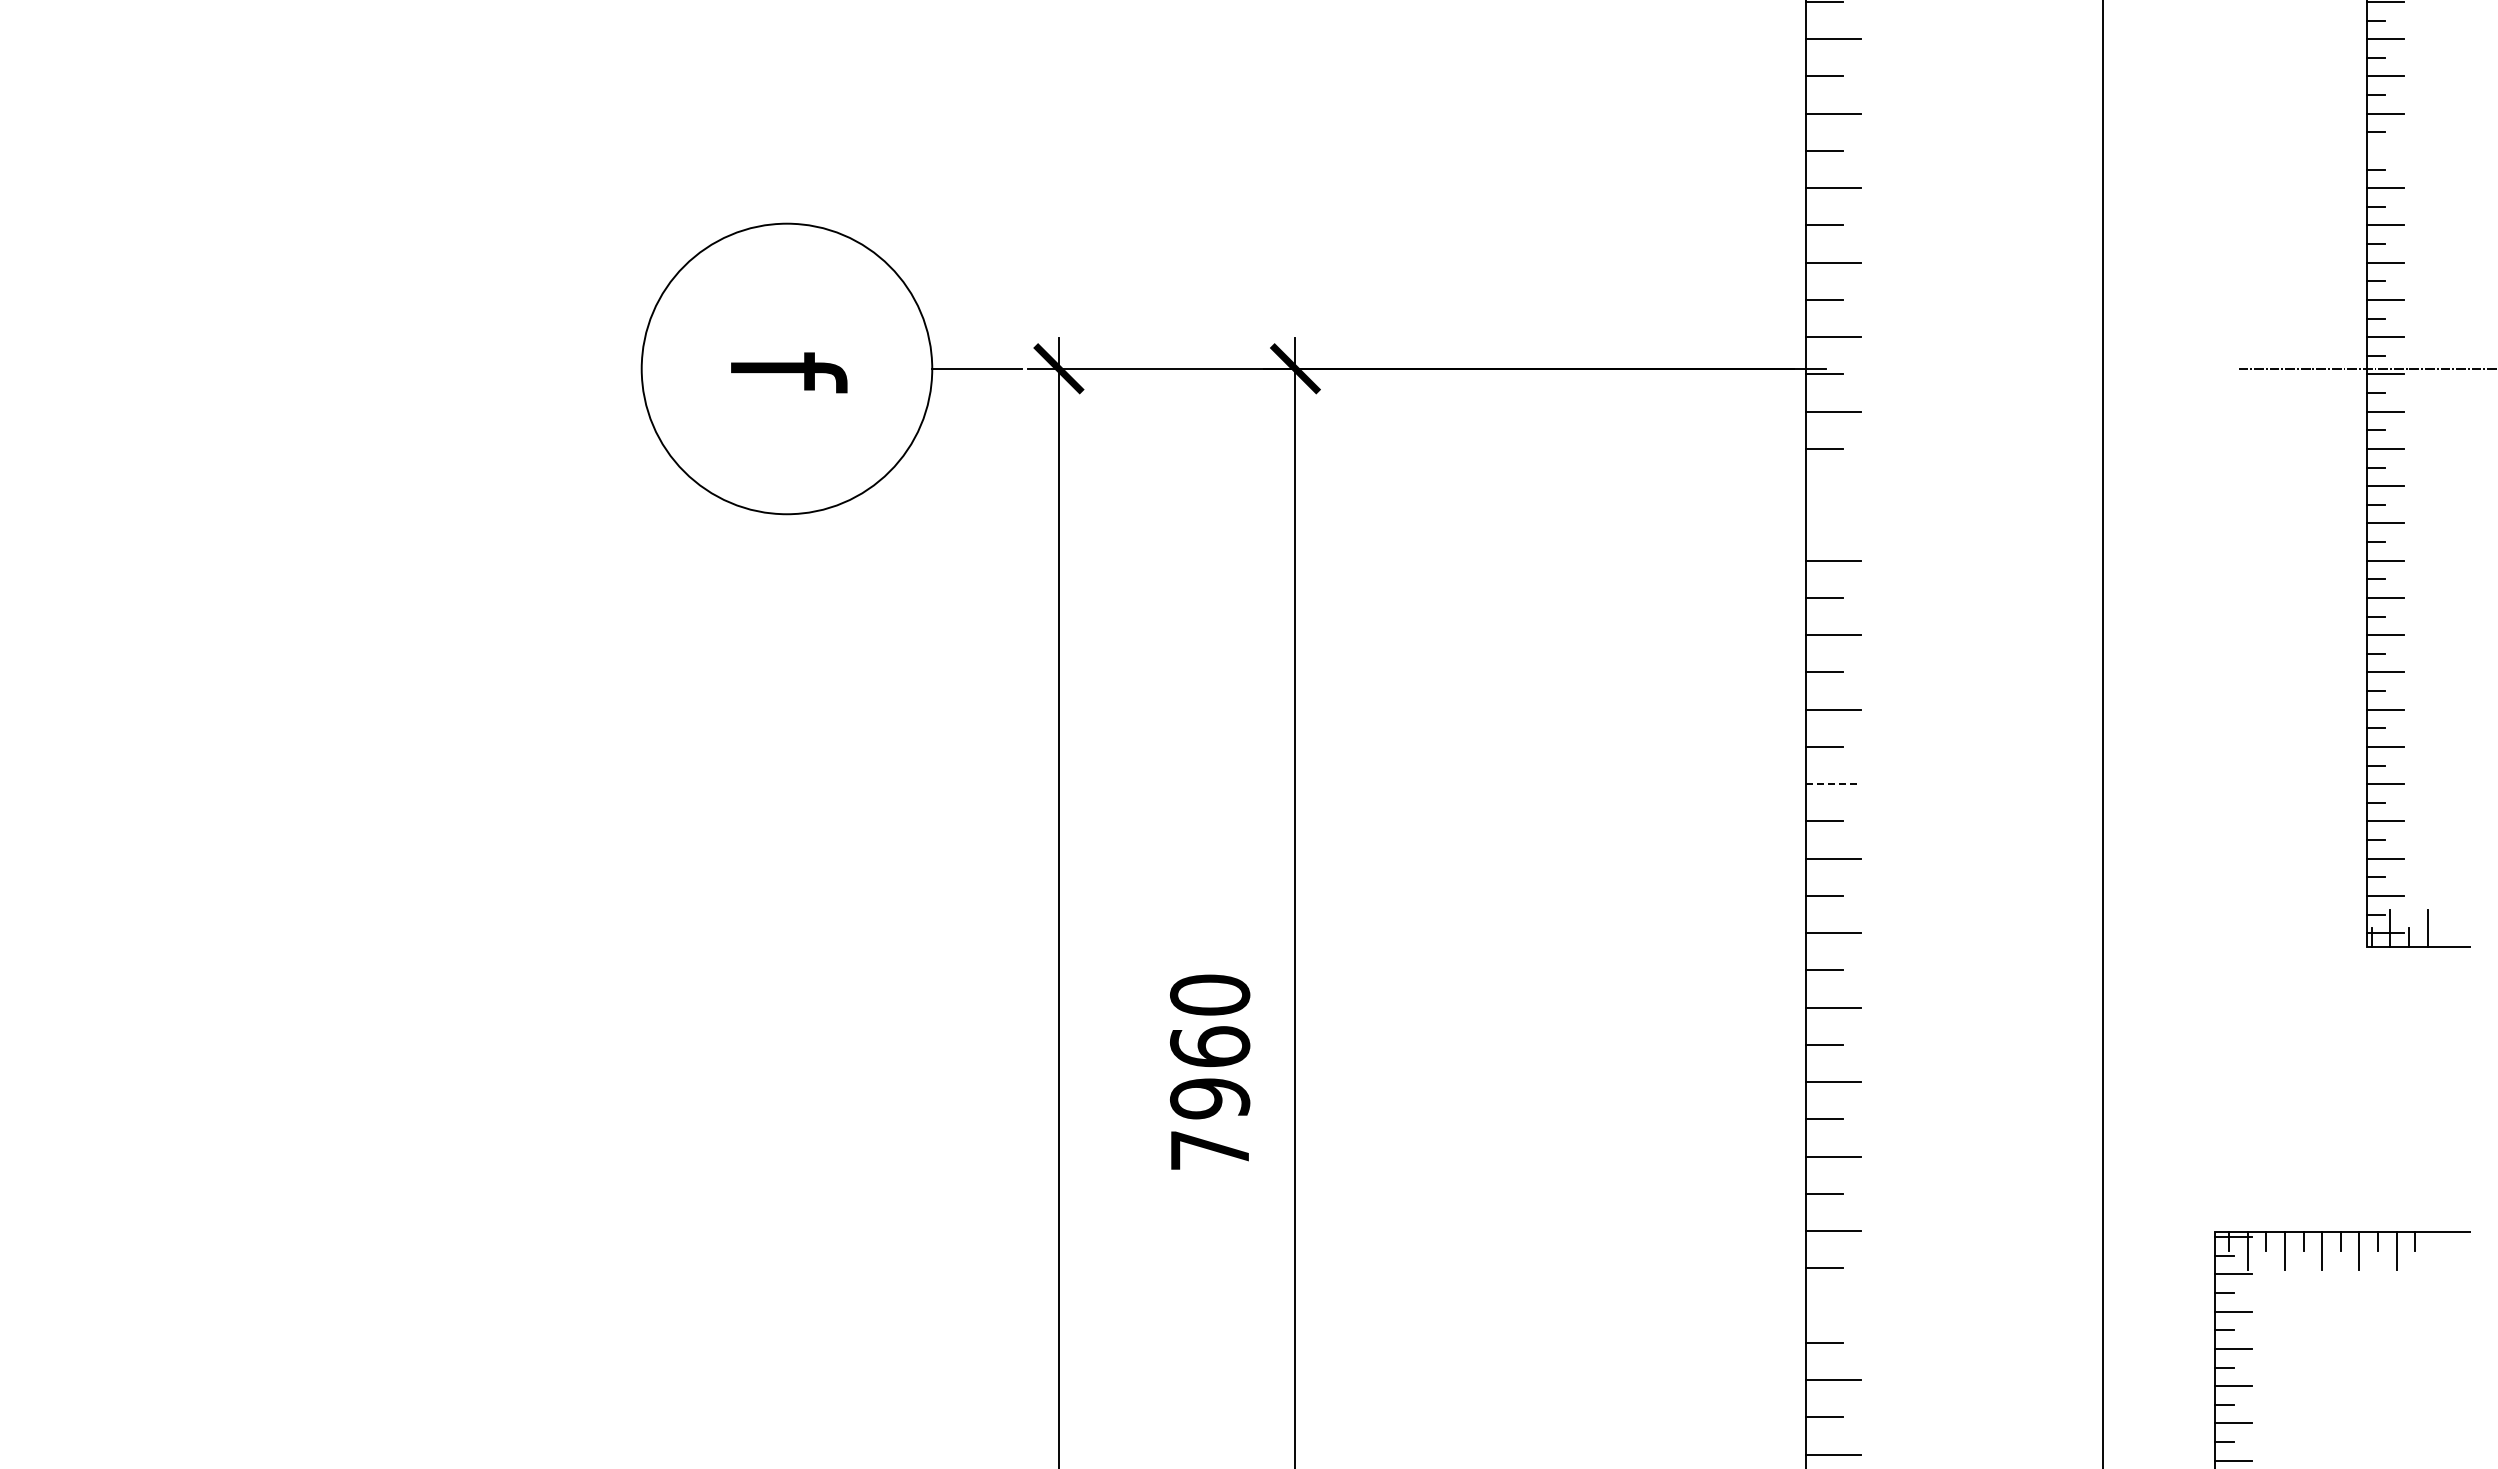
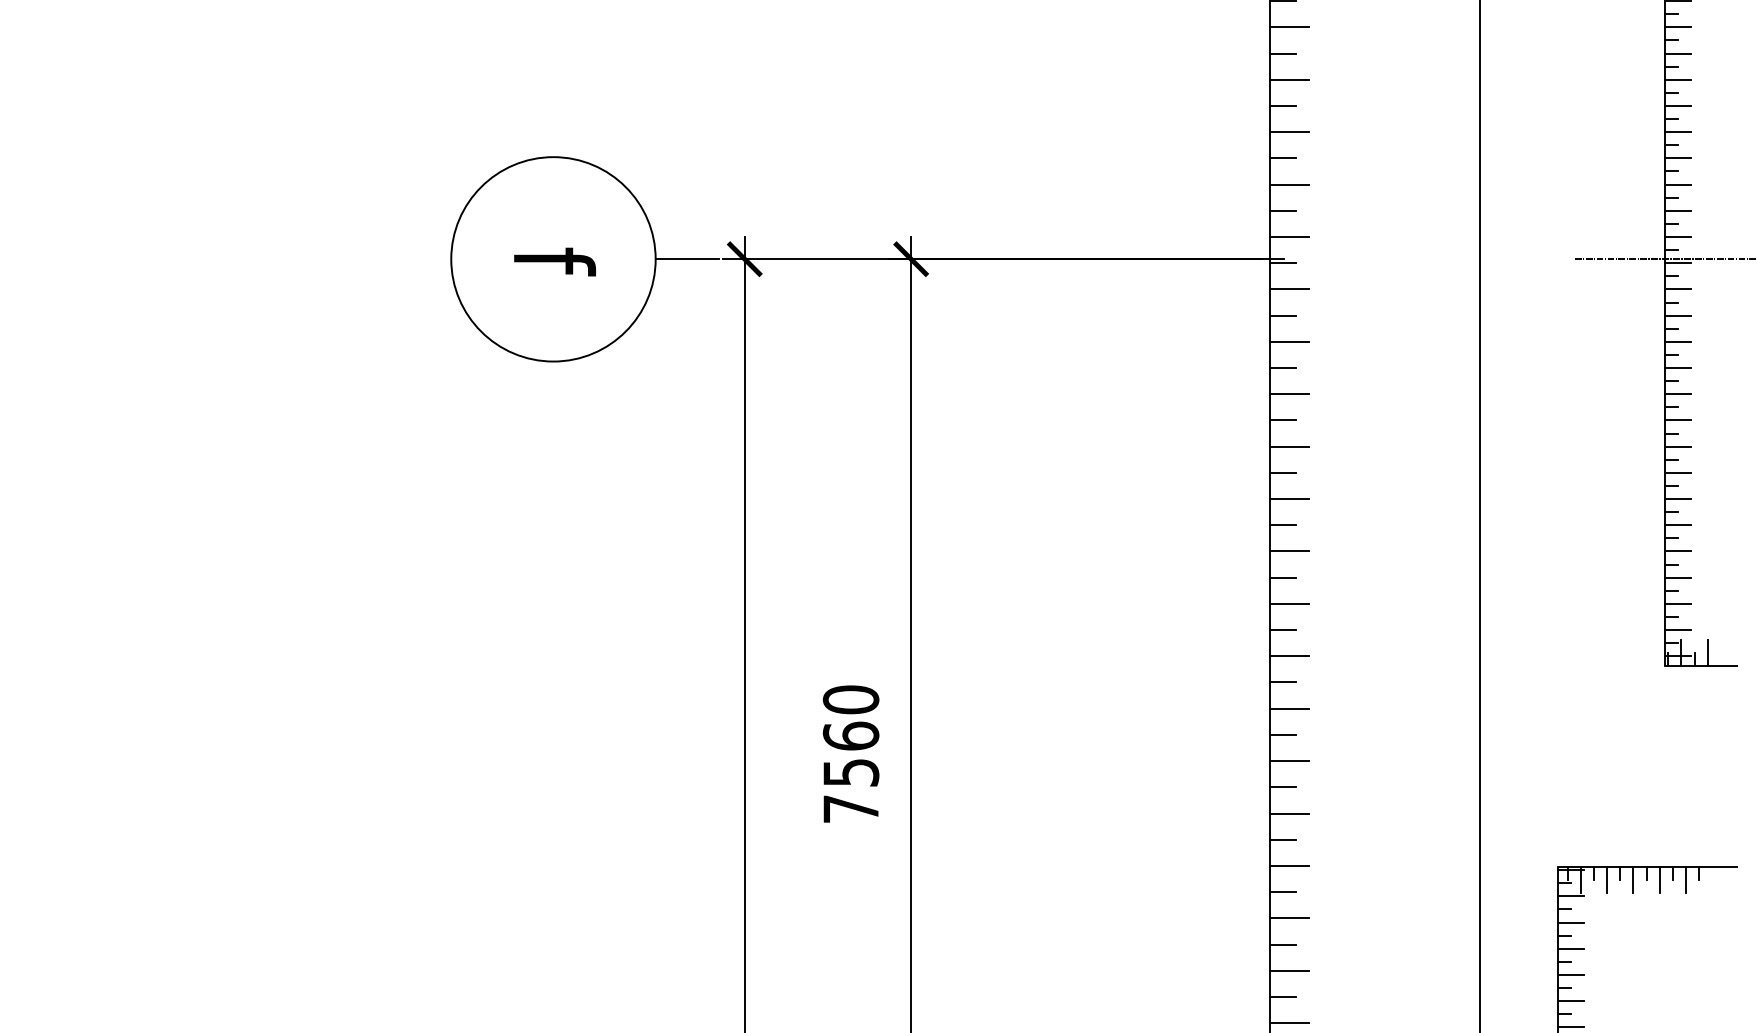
line: (2385, 150) -> (1678, 105), added
line: (1833, 486) -> (1289, 342), added
line: (1823, 523) -> (1282, 368), added
line: (1833, 784) -> (1289, 551), dashed -> solid
text: (1210, 1098) -> (851, 772), 7960 -> 7560
line: (1833, 1305) -> (1289, 918), added

